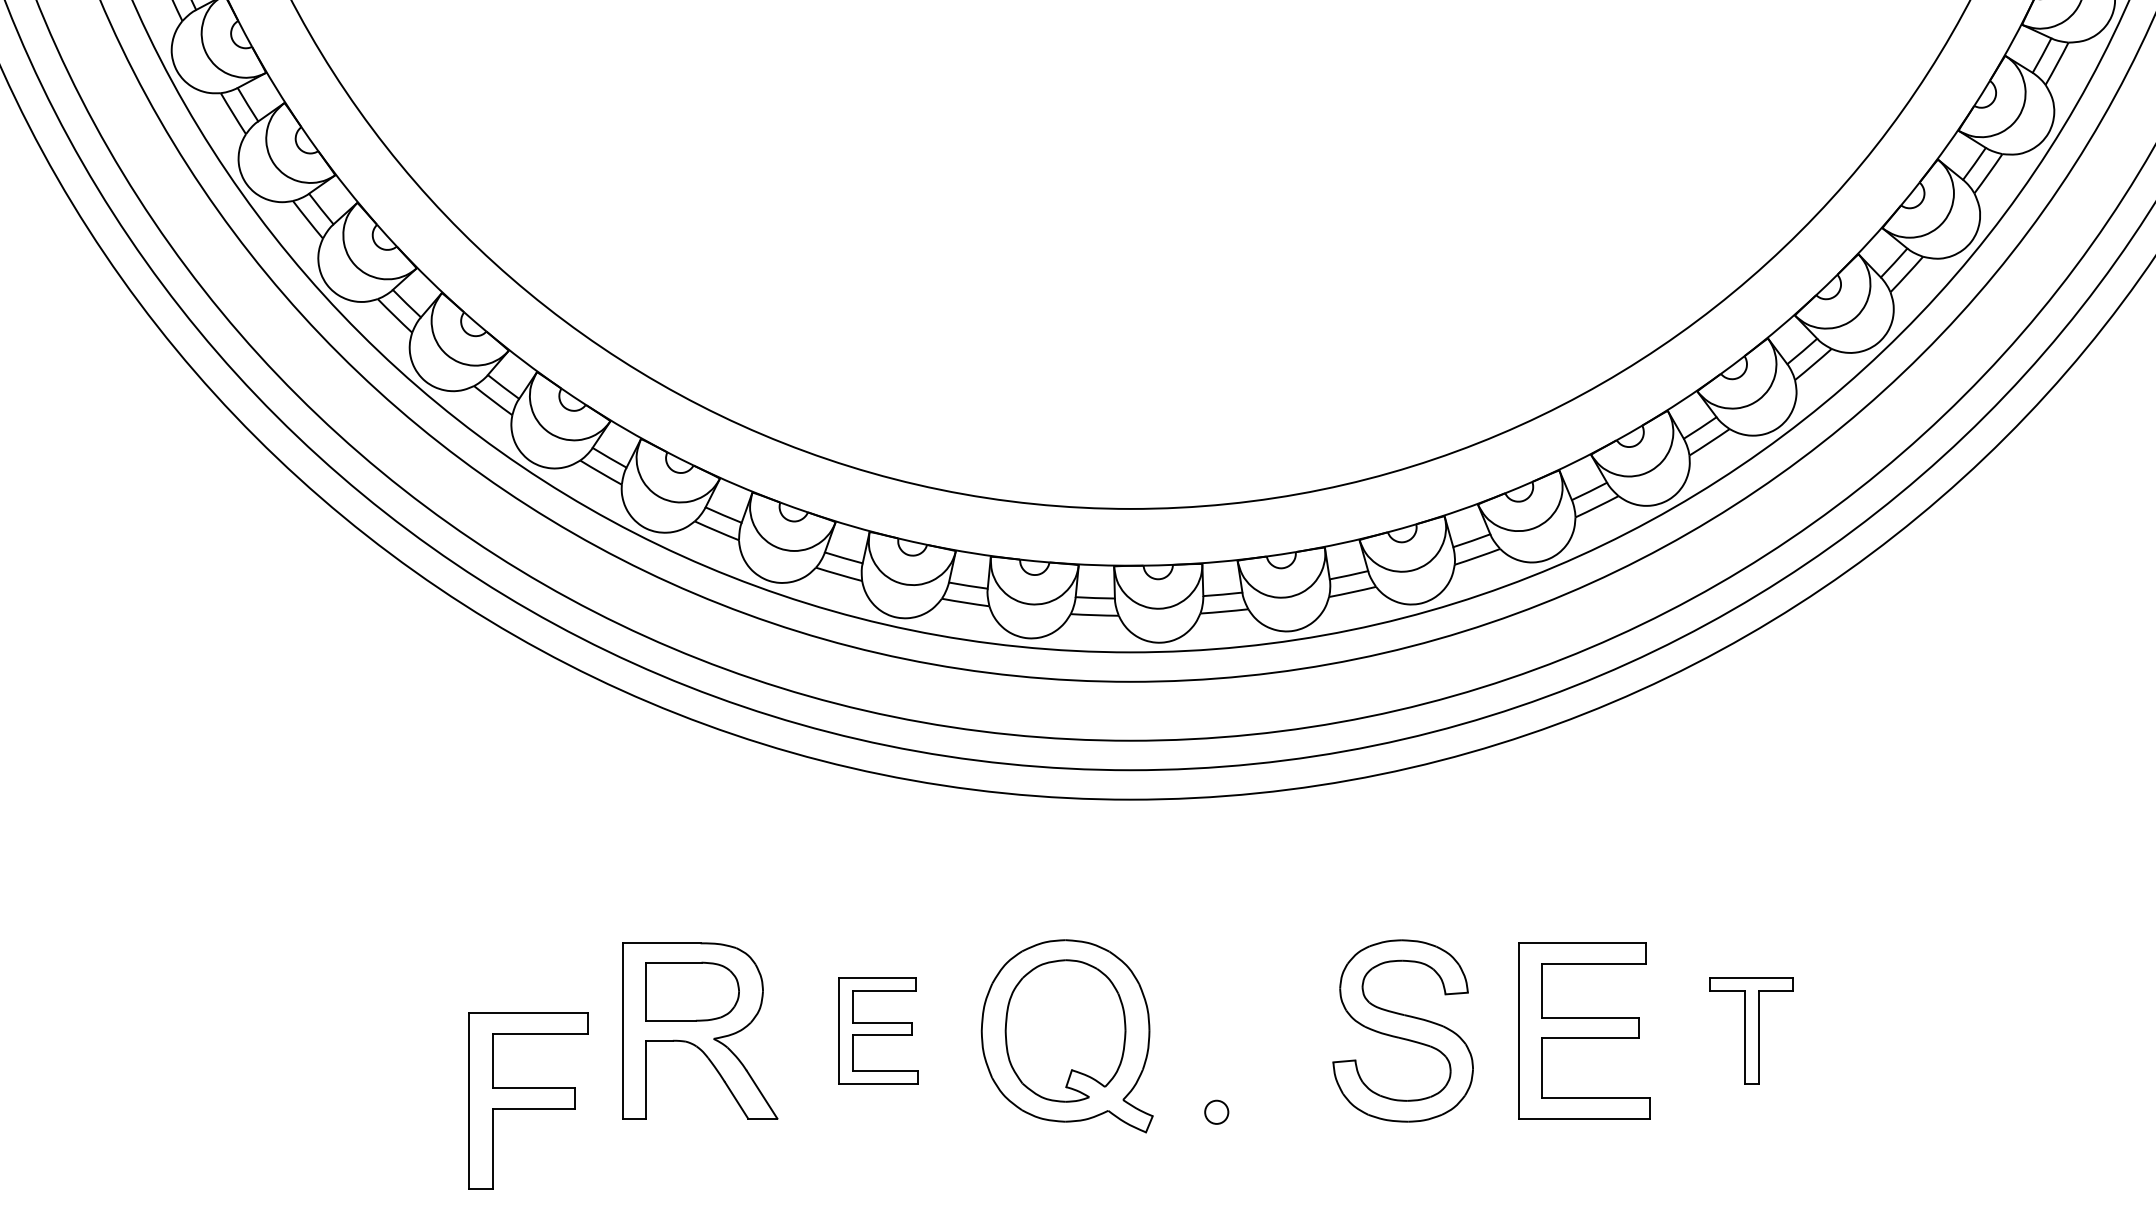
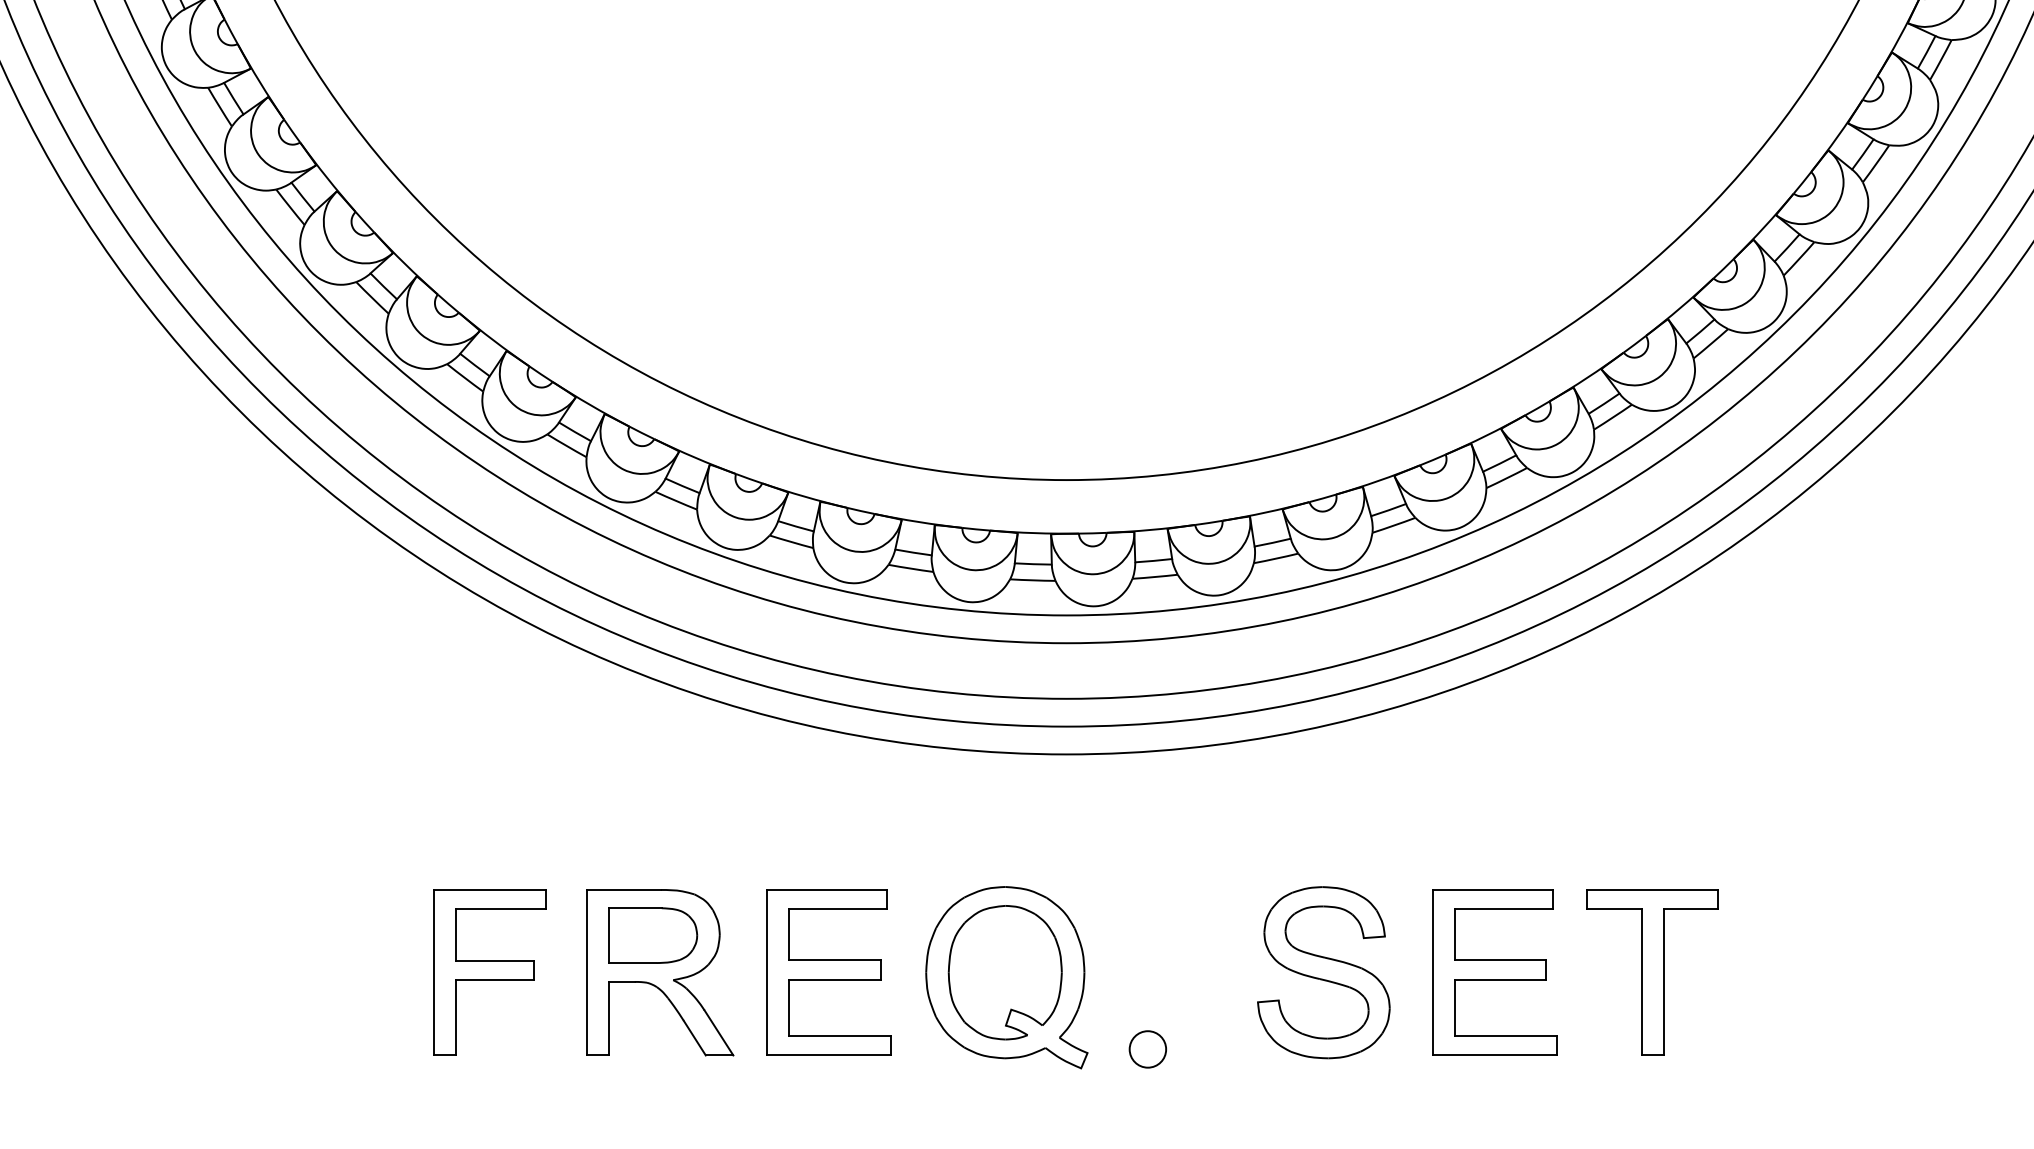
part: (878, 1030) -> (828, 972), size x1.67
part: (1751, 1030) -> (1652, 972), size x1.67
part: (528, 1100) -> (489, 972), moved
circle: (1216, 1112) -> (1147, 1049), size x1.67

